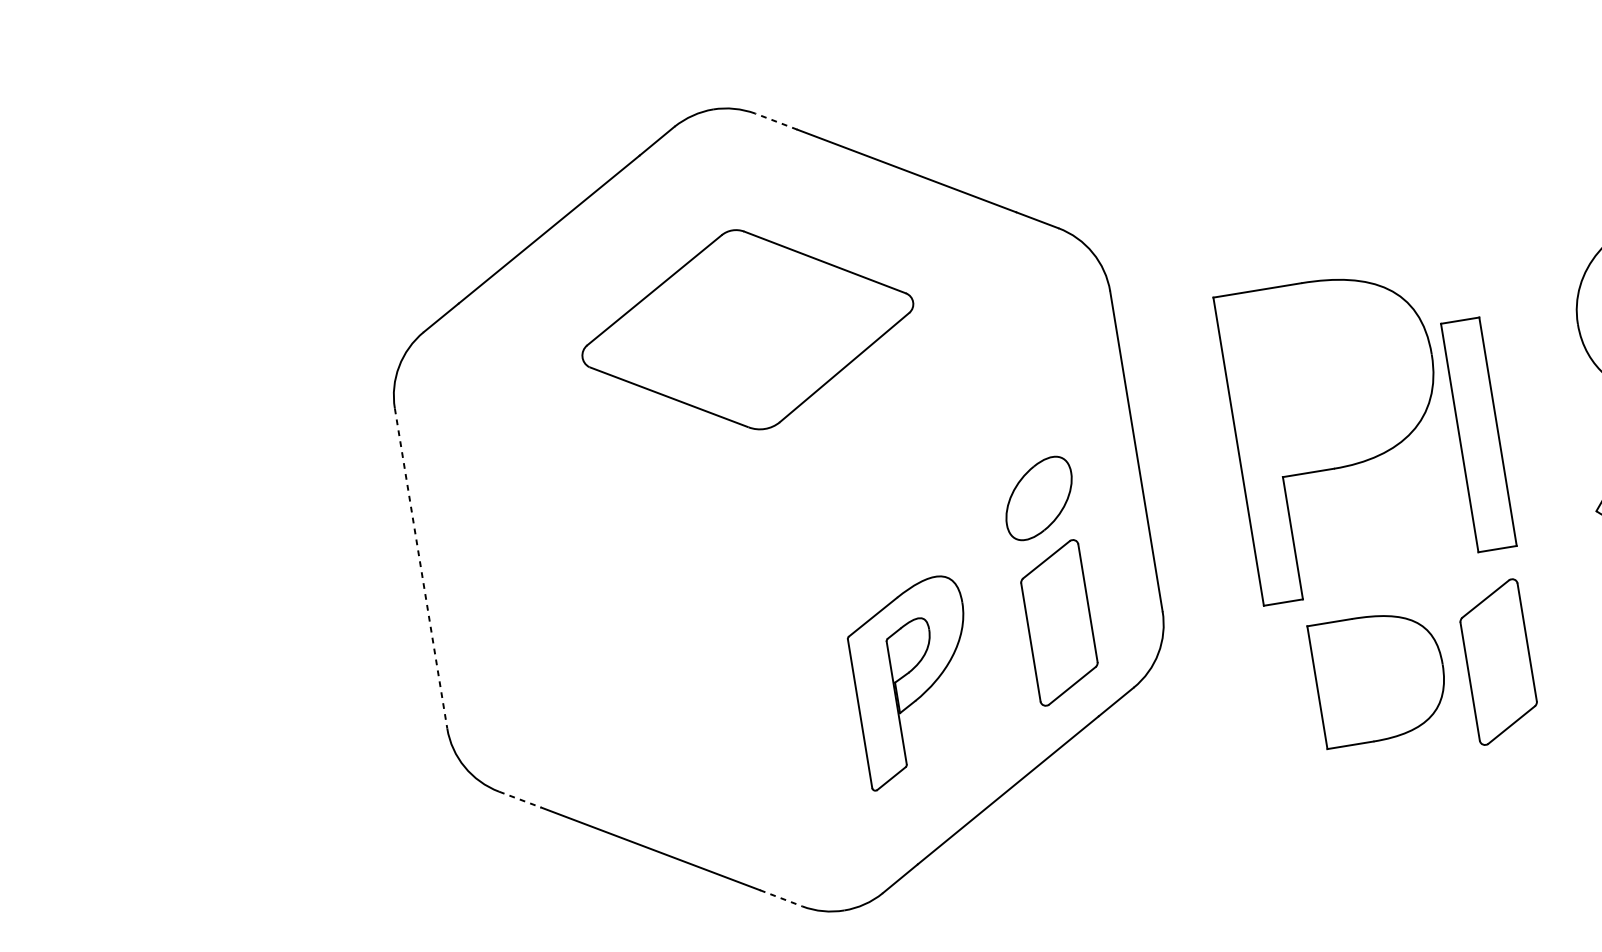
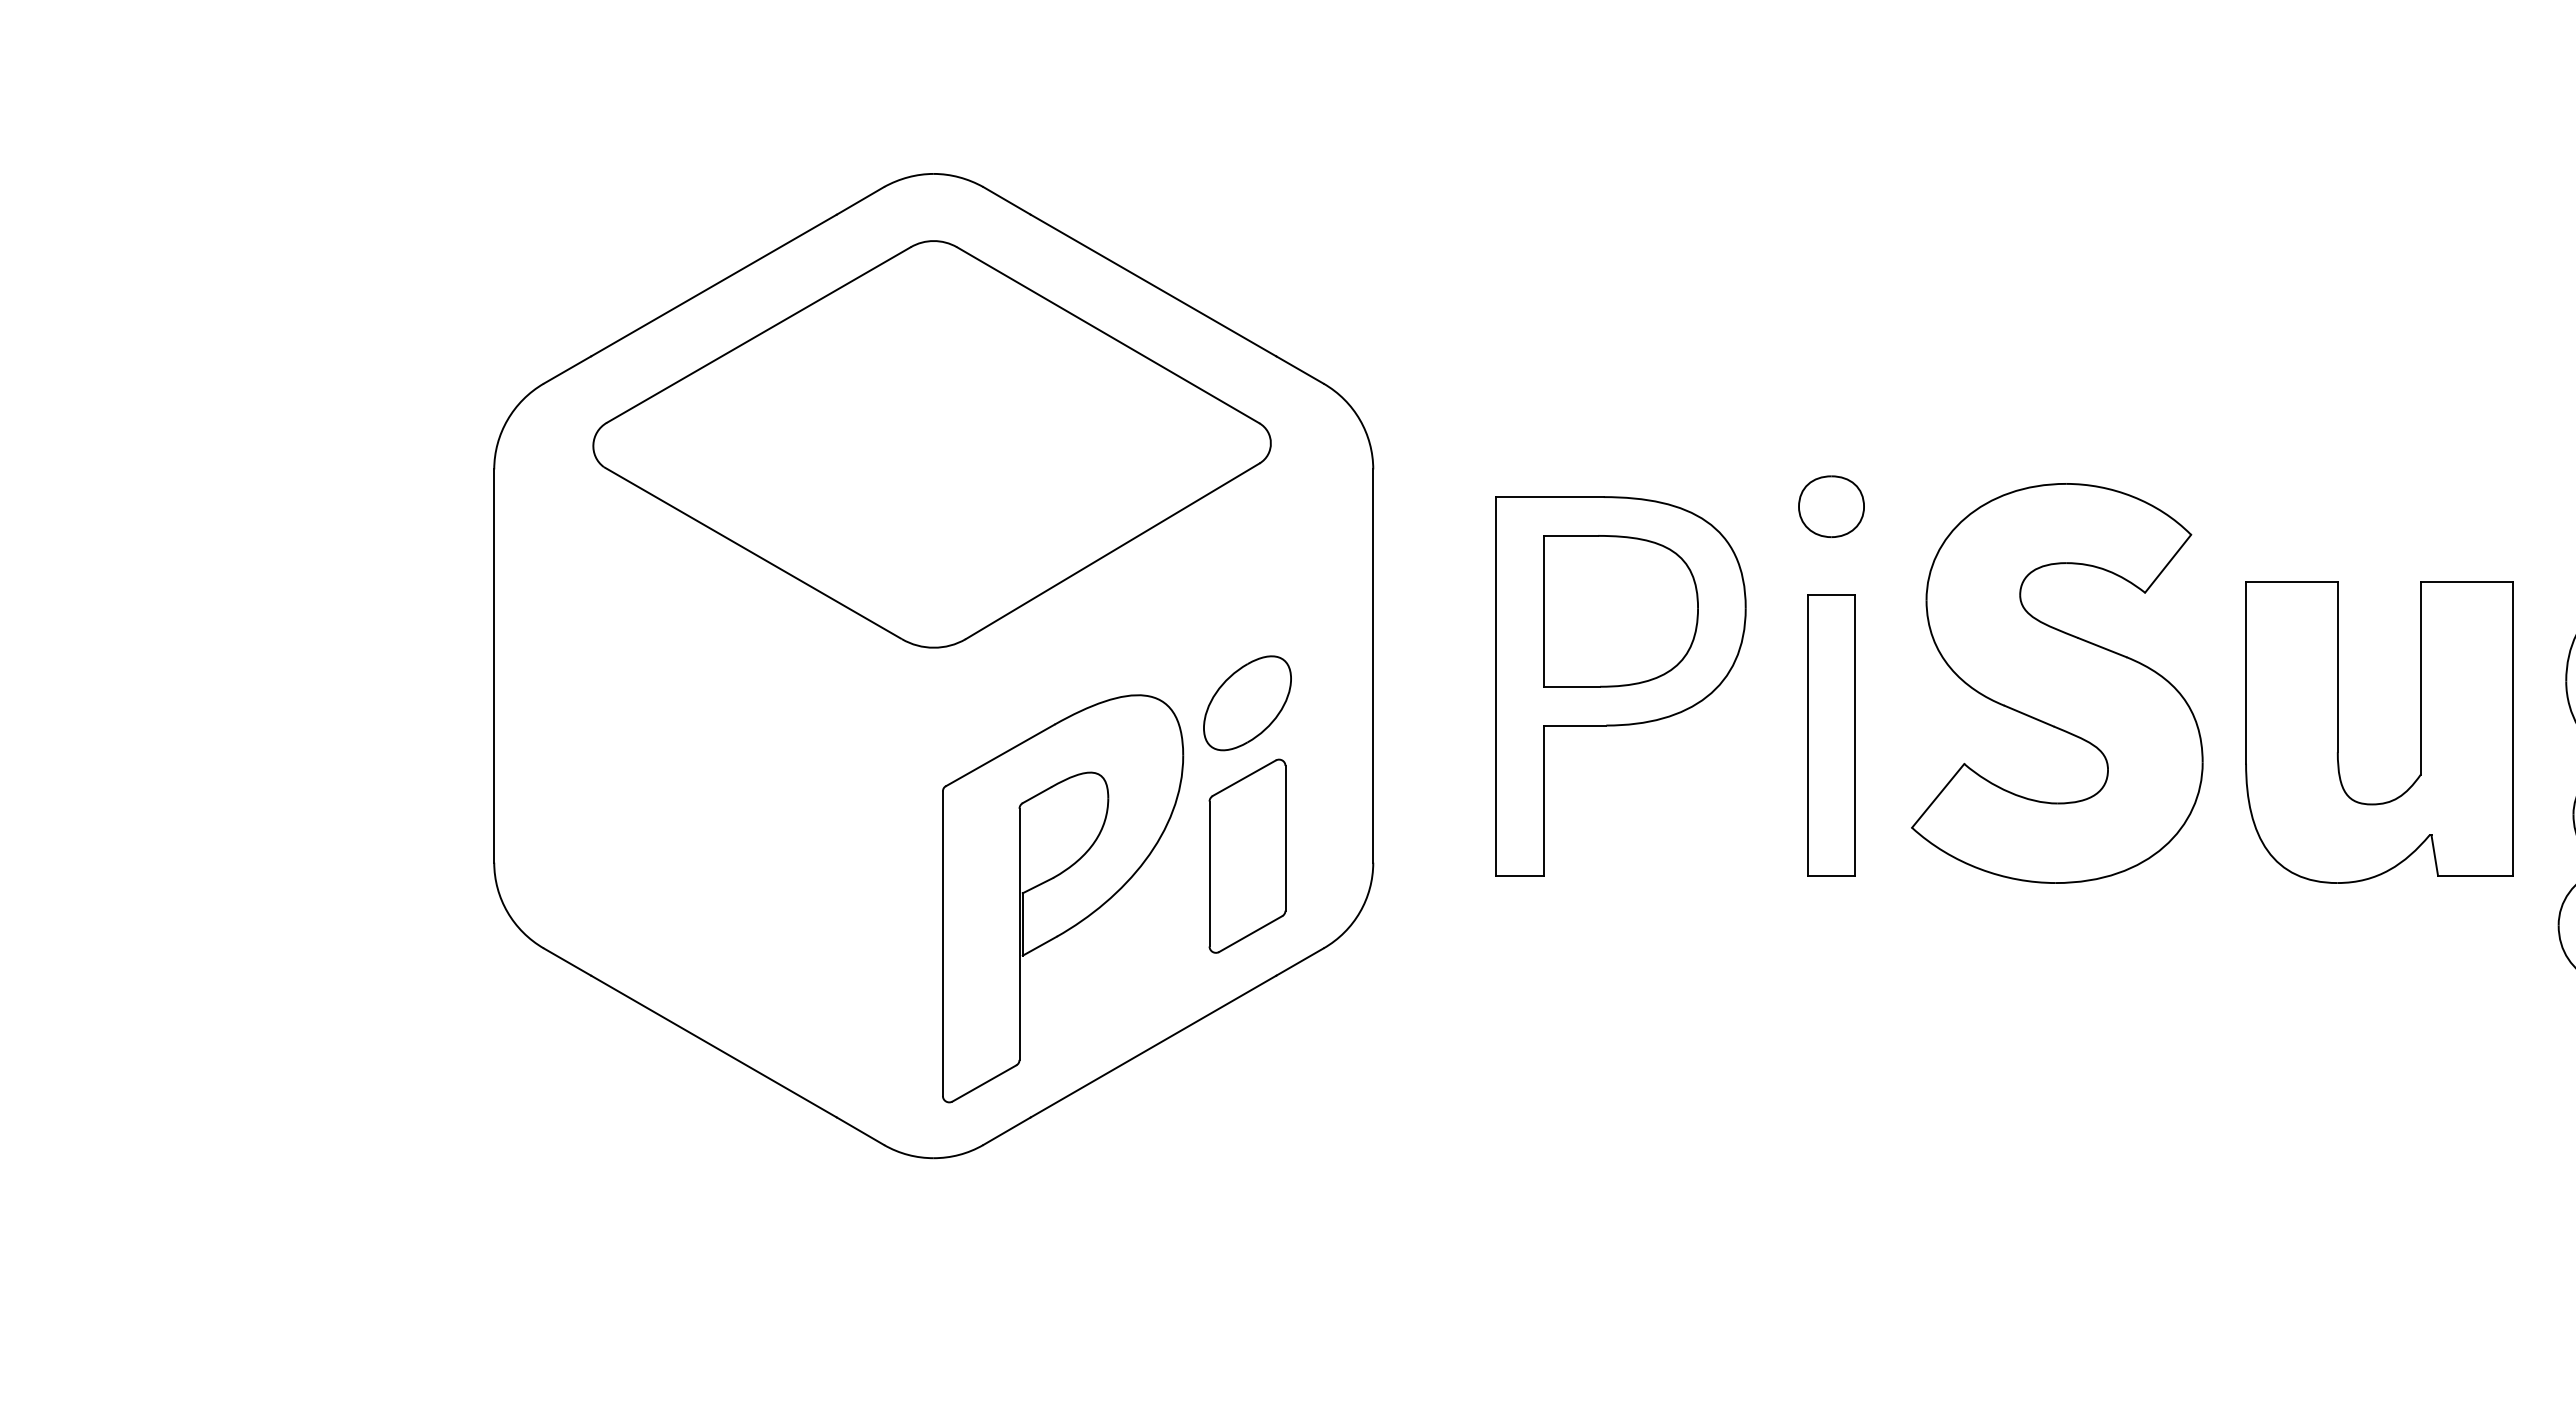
line: (775, 121) -> (1006, 200), dashed -> solid
part: (1488, 260) -> (1831, 506), added
part: (747, 329) -> (931, 444), size x1.67
part: (1479, 434) -> (1831, 735), moved
line: (421, 568) -> (494, 666), dashed -> solid
part: (1498, 661) -> (1765, 988), removed
part: (1380, 677) -> (1620, 611), moved
part: (915, 681) -> (1063, 898), size x1.67
line: (520, 800) -> (567, 962), dashed -> solid
line: (781, 898) -> (860, 1131), dashed -> solid

